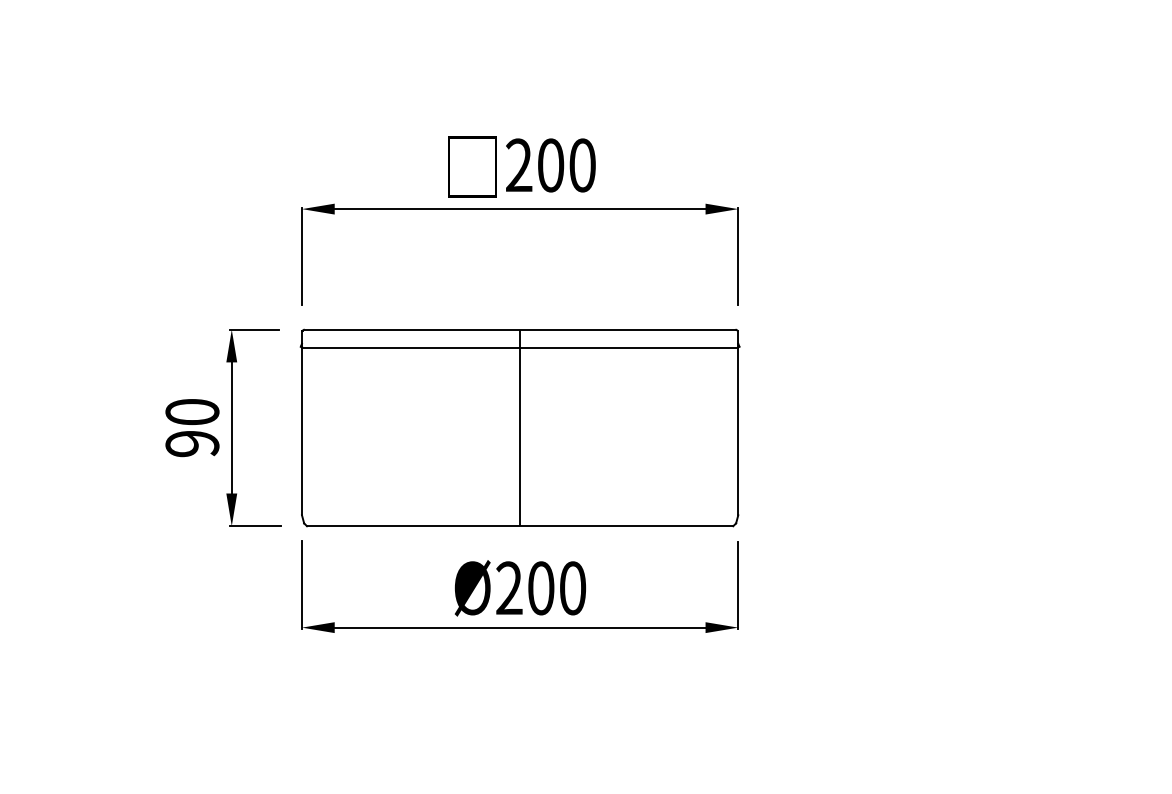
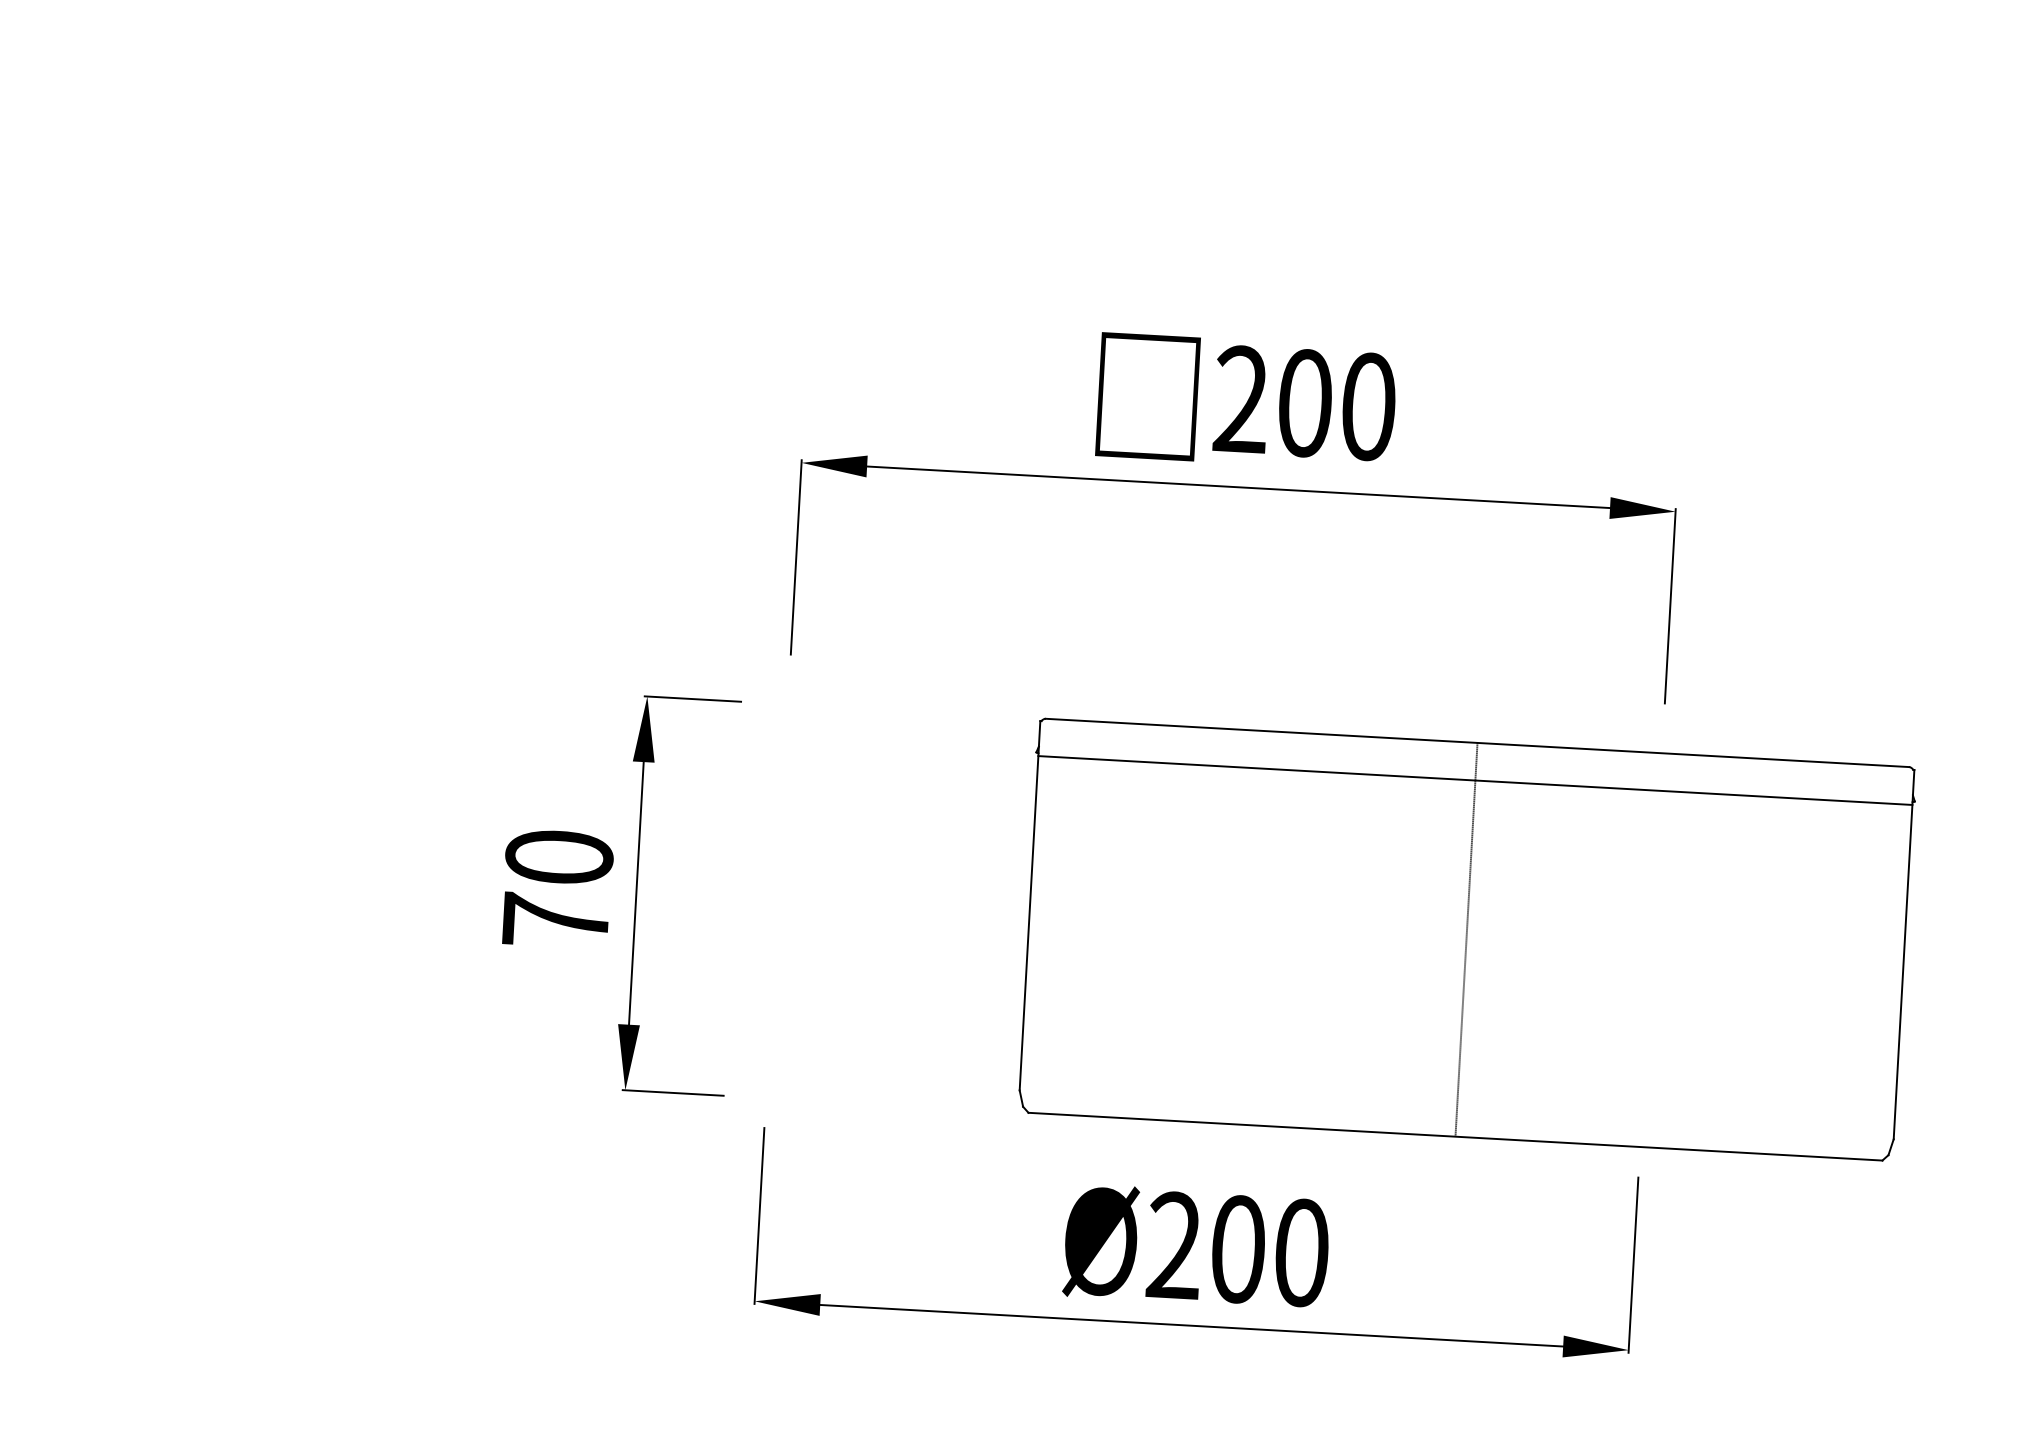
part: (519, 427) -> (1465, 938), moved
text: (192, 443) -> (555, 920), 90 -> 70

